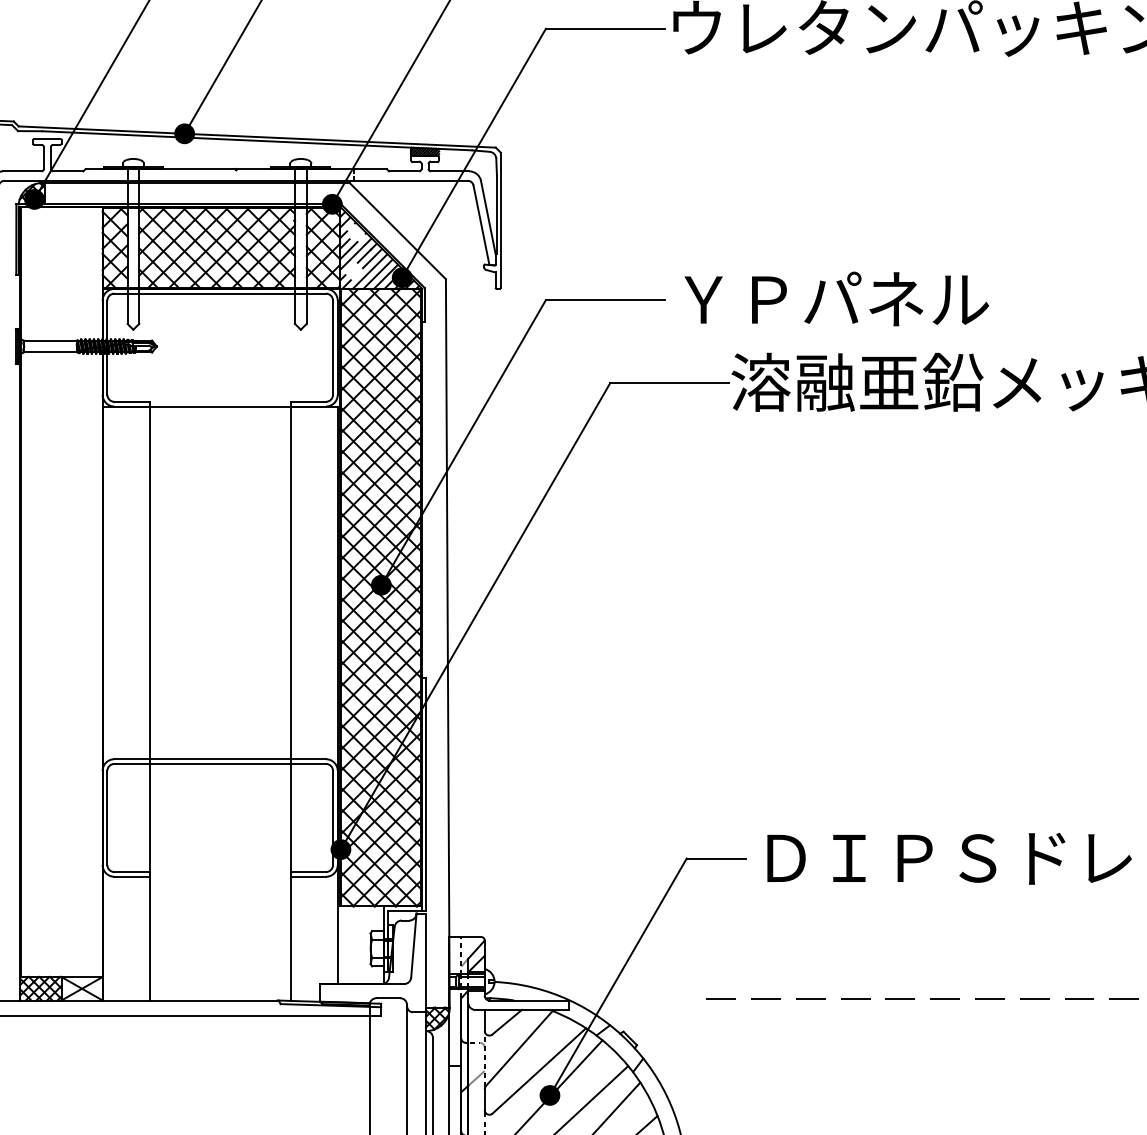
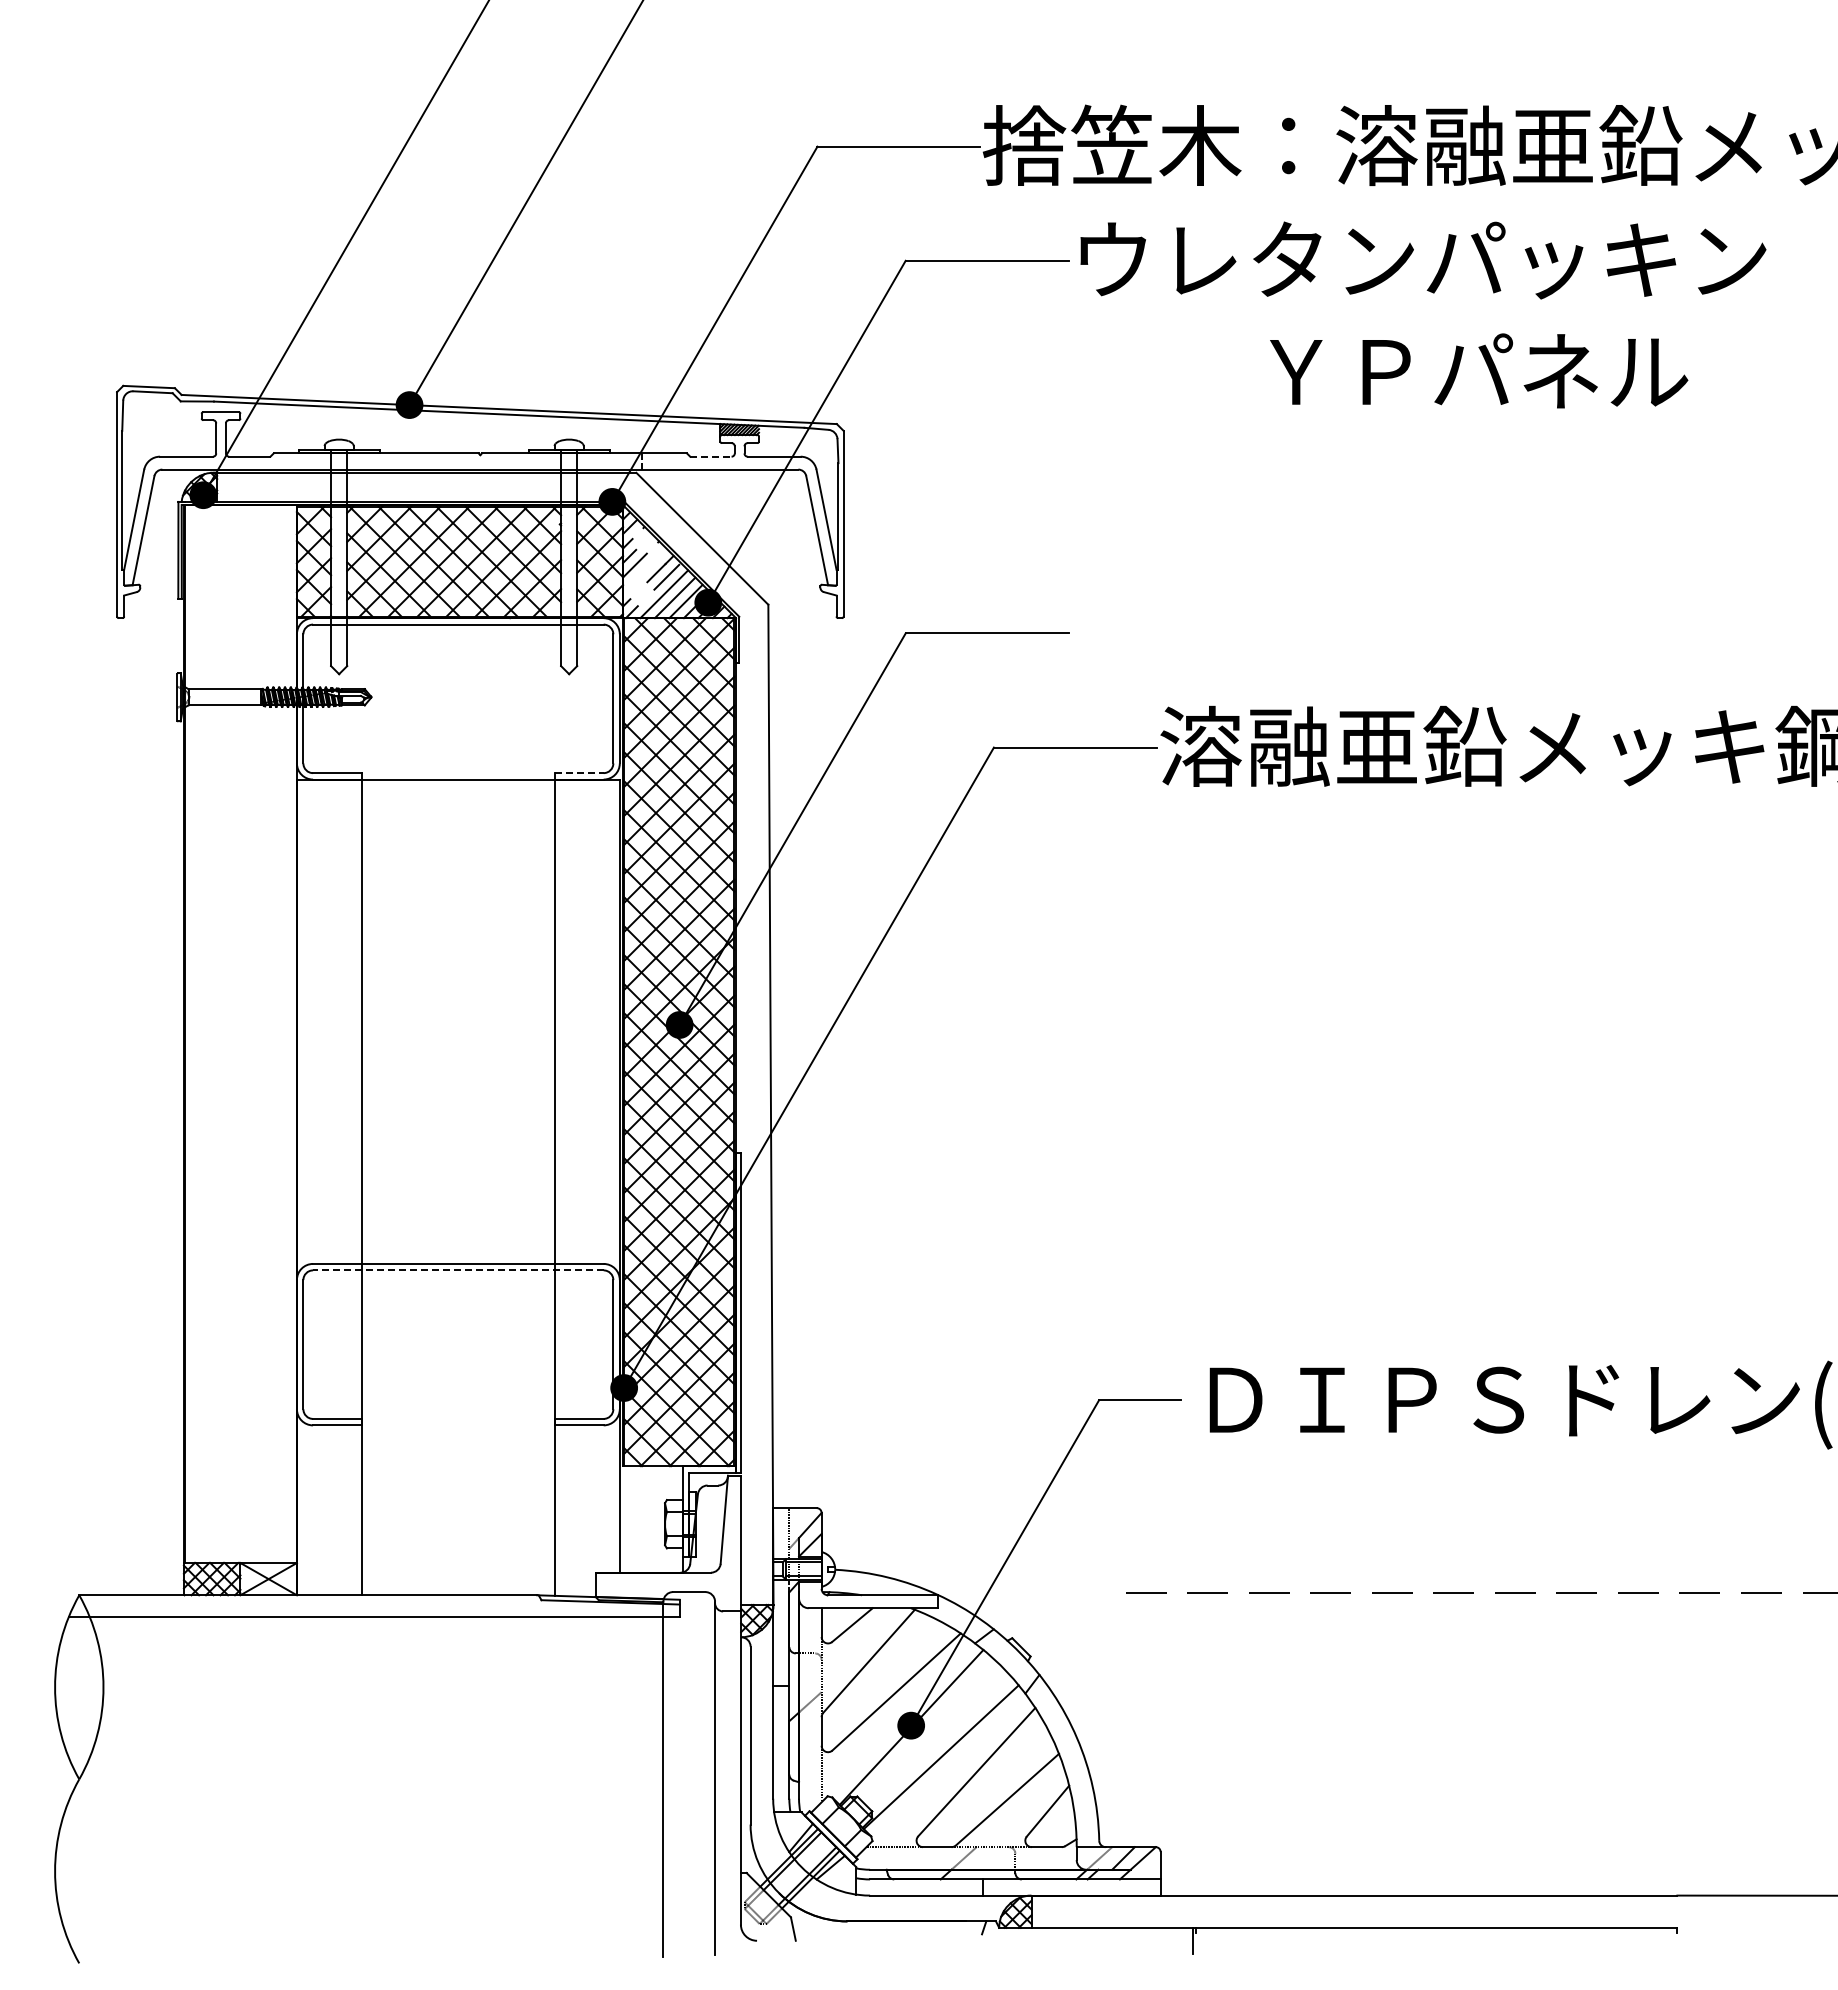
line: (403, 171) -> (710, 456), solid -> dashed
line: (355, 254) -> (644, 570), removed
text: (837, 298) -> (1479, 370), moved
line: (308, 402) -> (579, 773), solid -> dashed
line: (219, 764) -> (457, 1270), solid -> dashed

